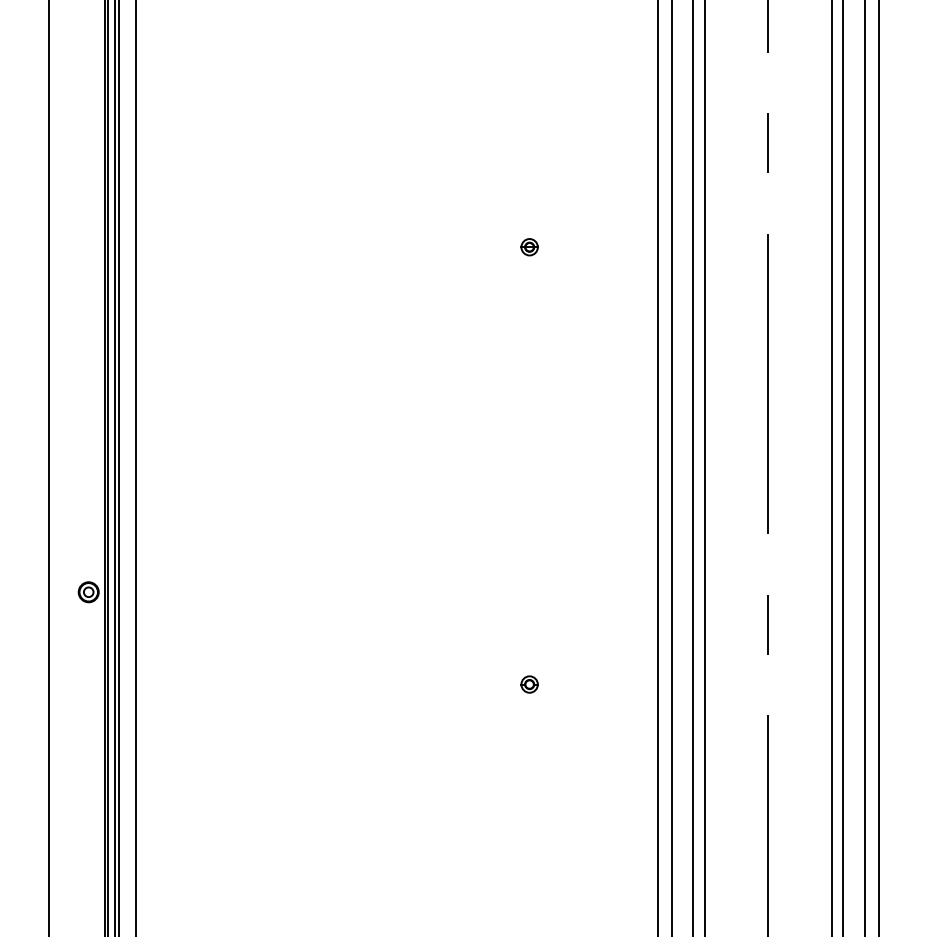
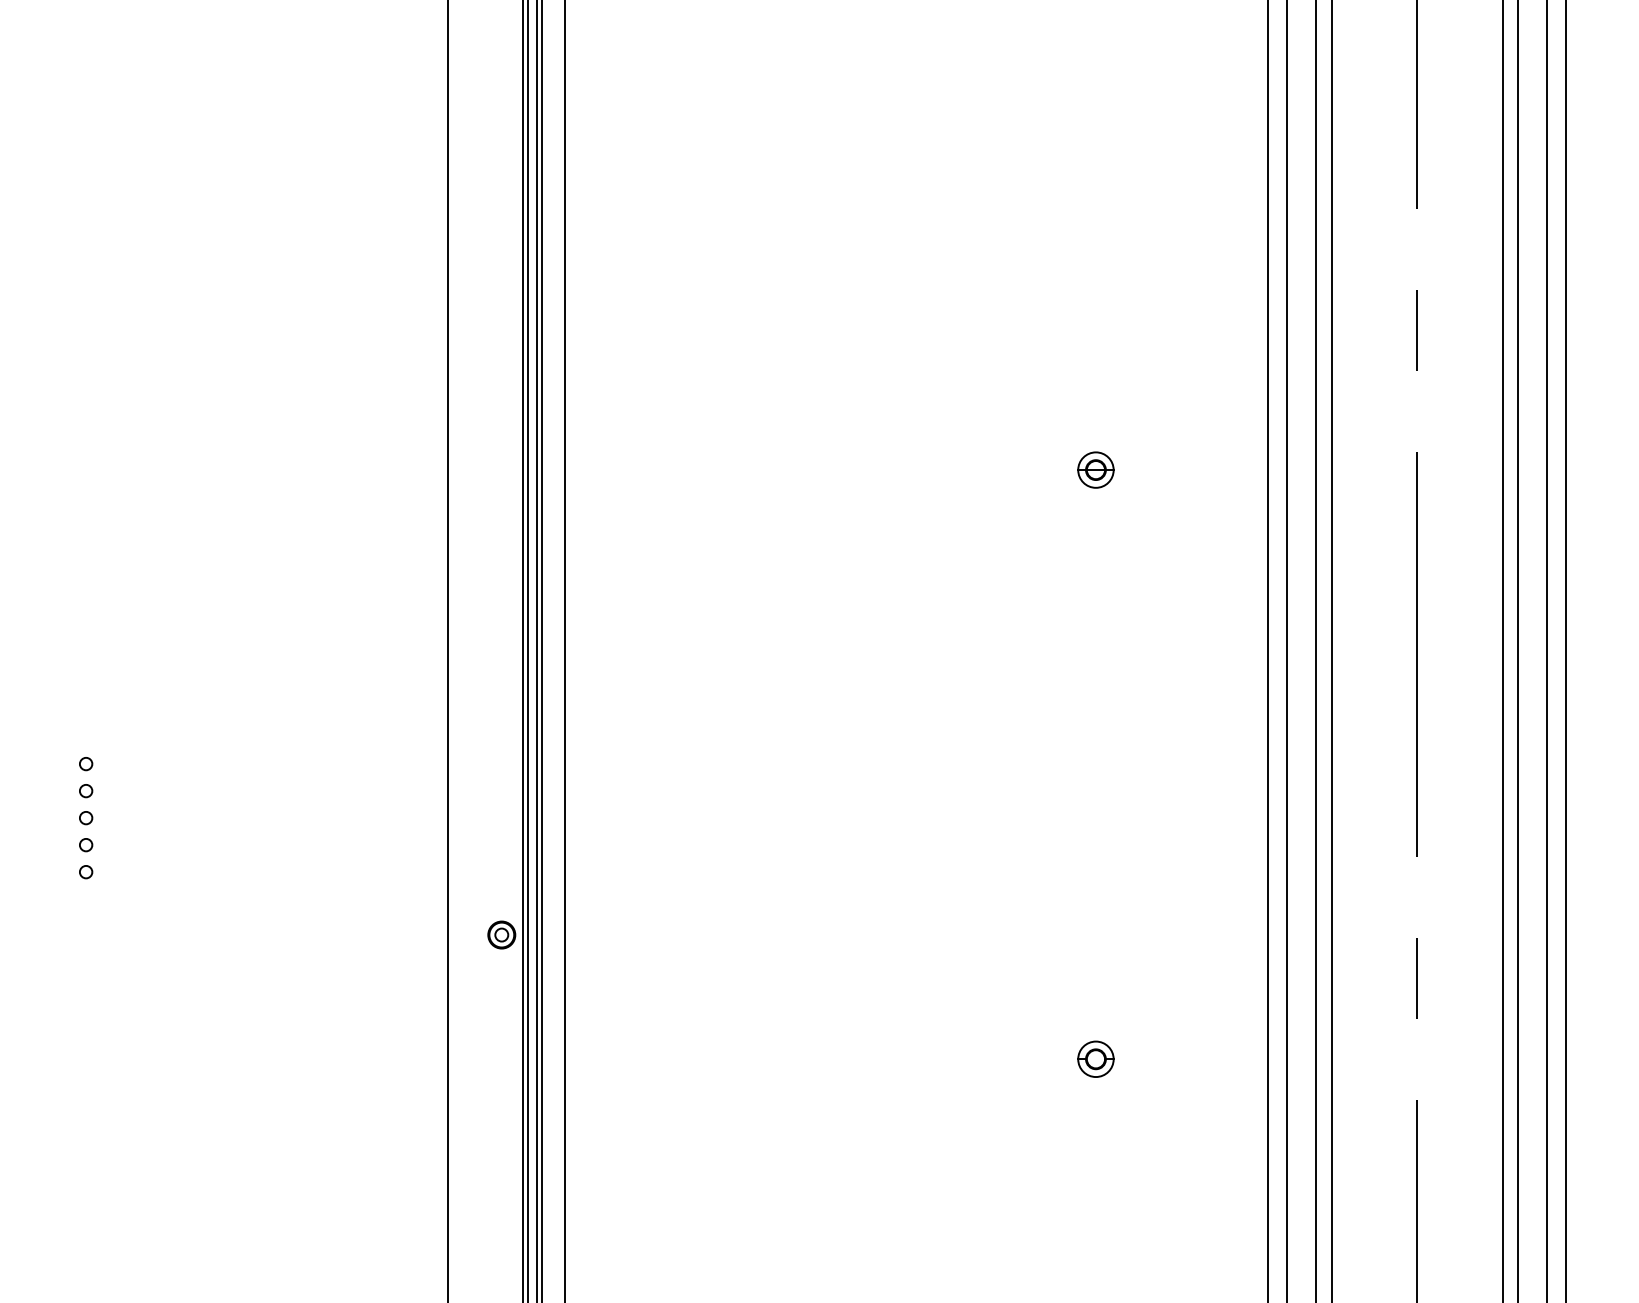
part: (529, 247) -> (1095, 470), size x1.6
part: (529, 684) -> (1095, 1059), size x1.6

